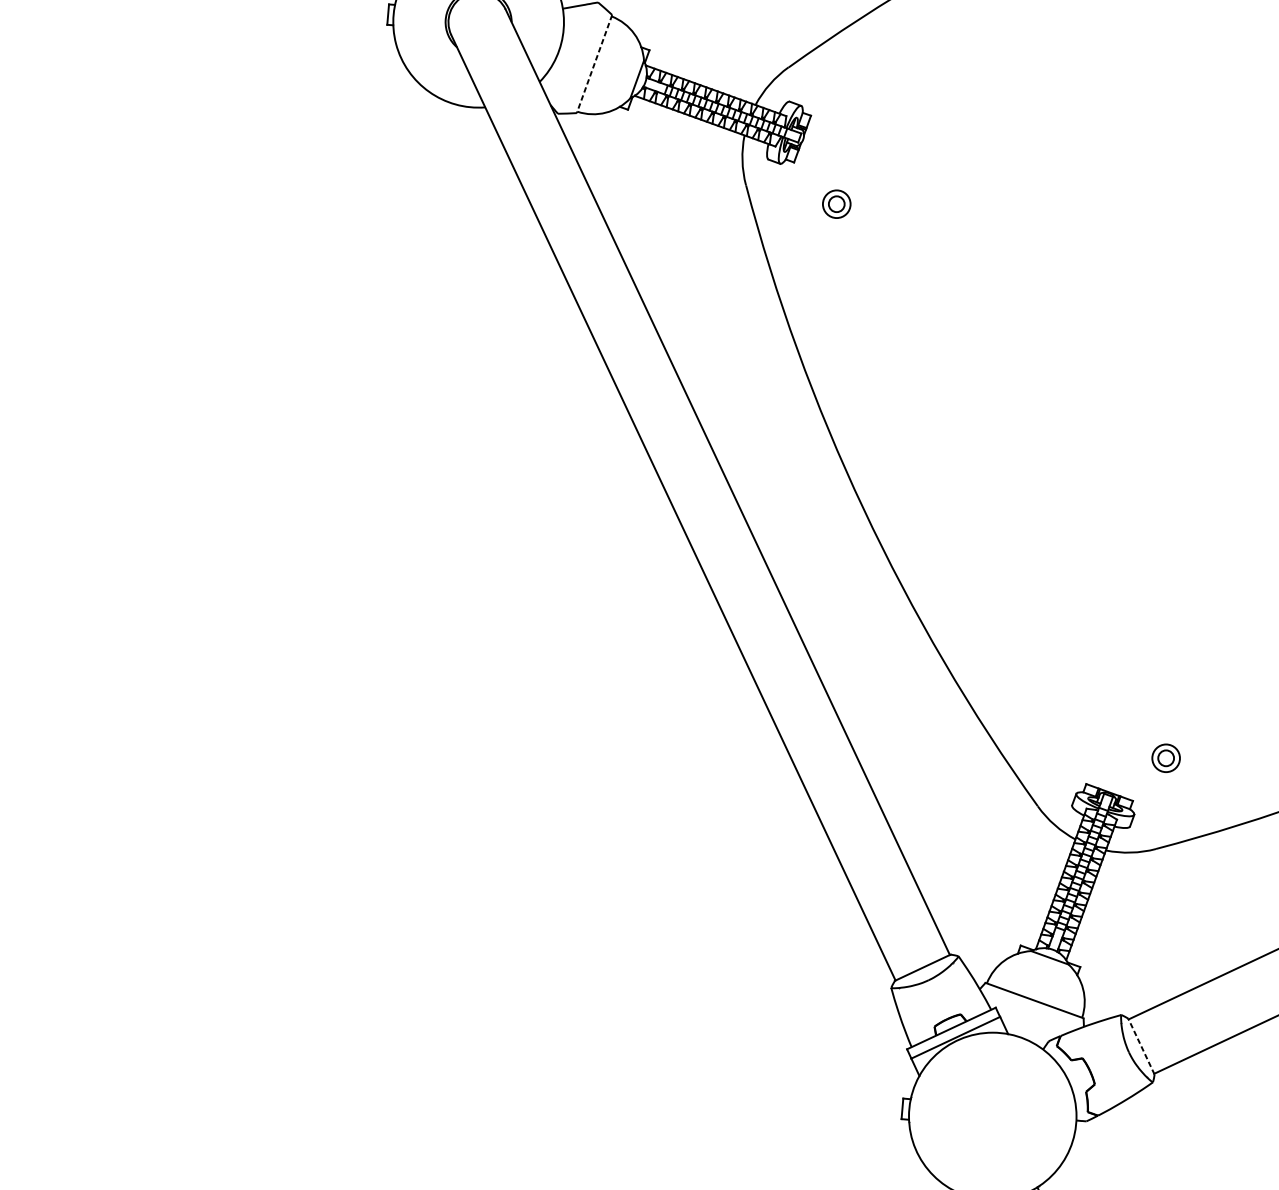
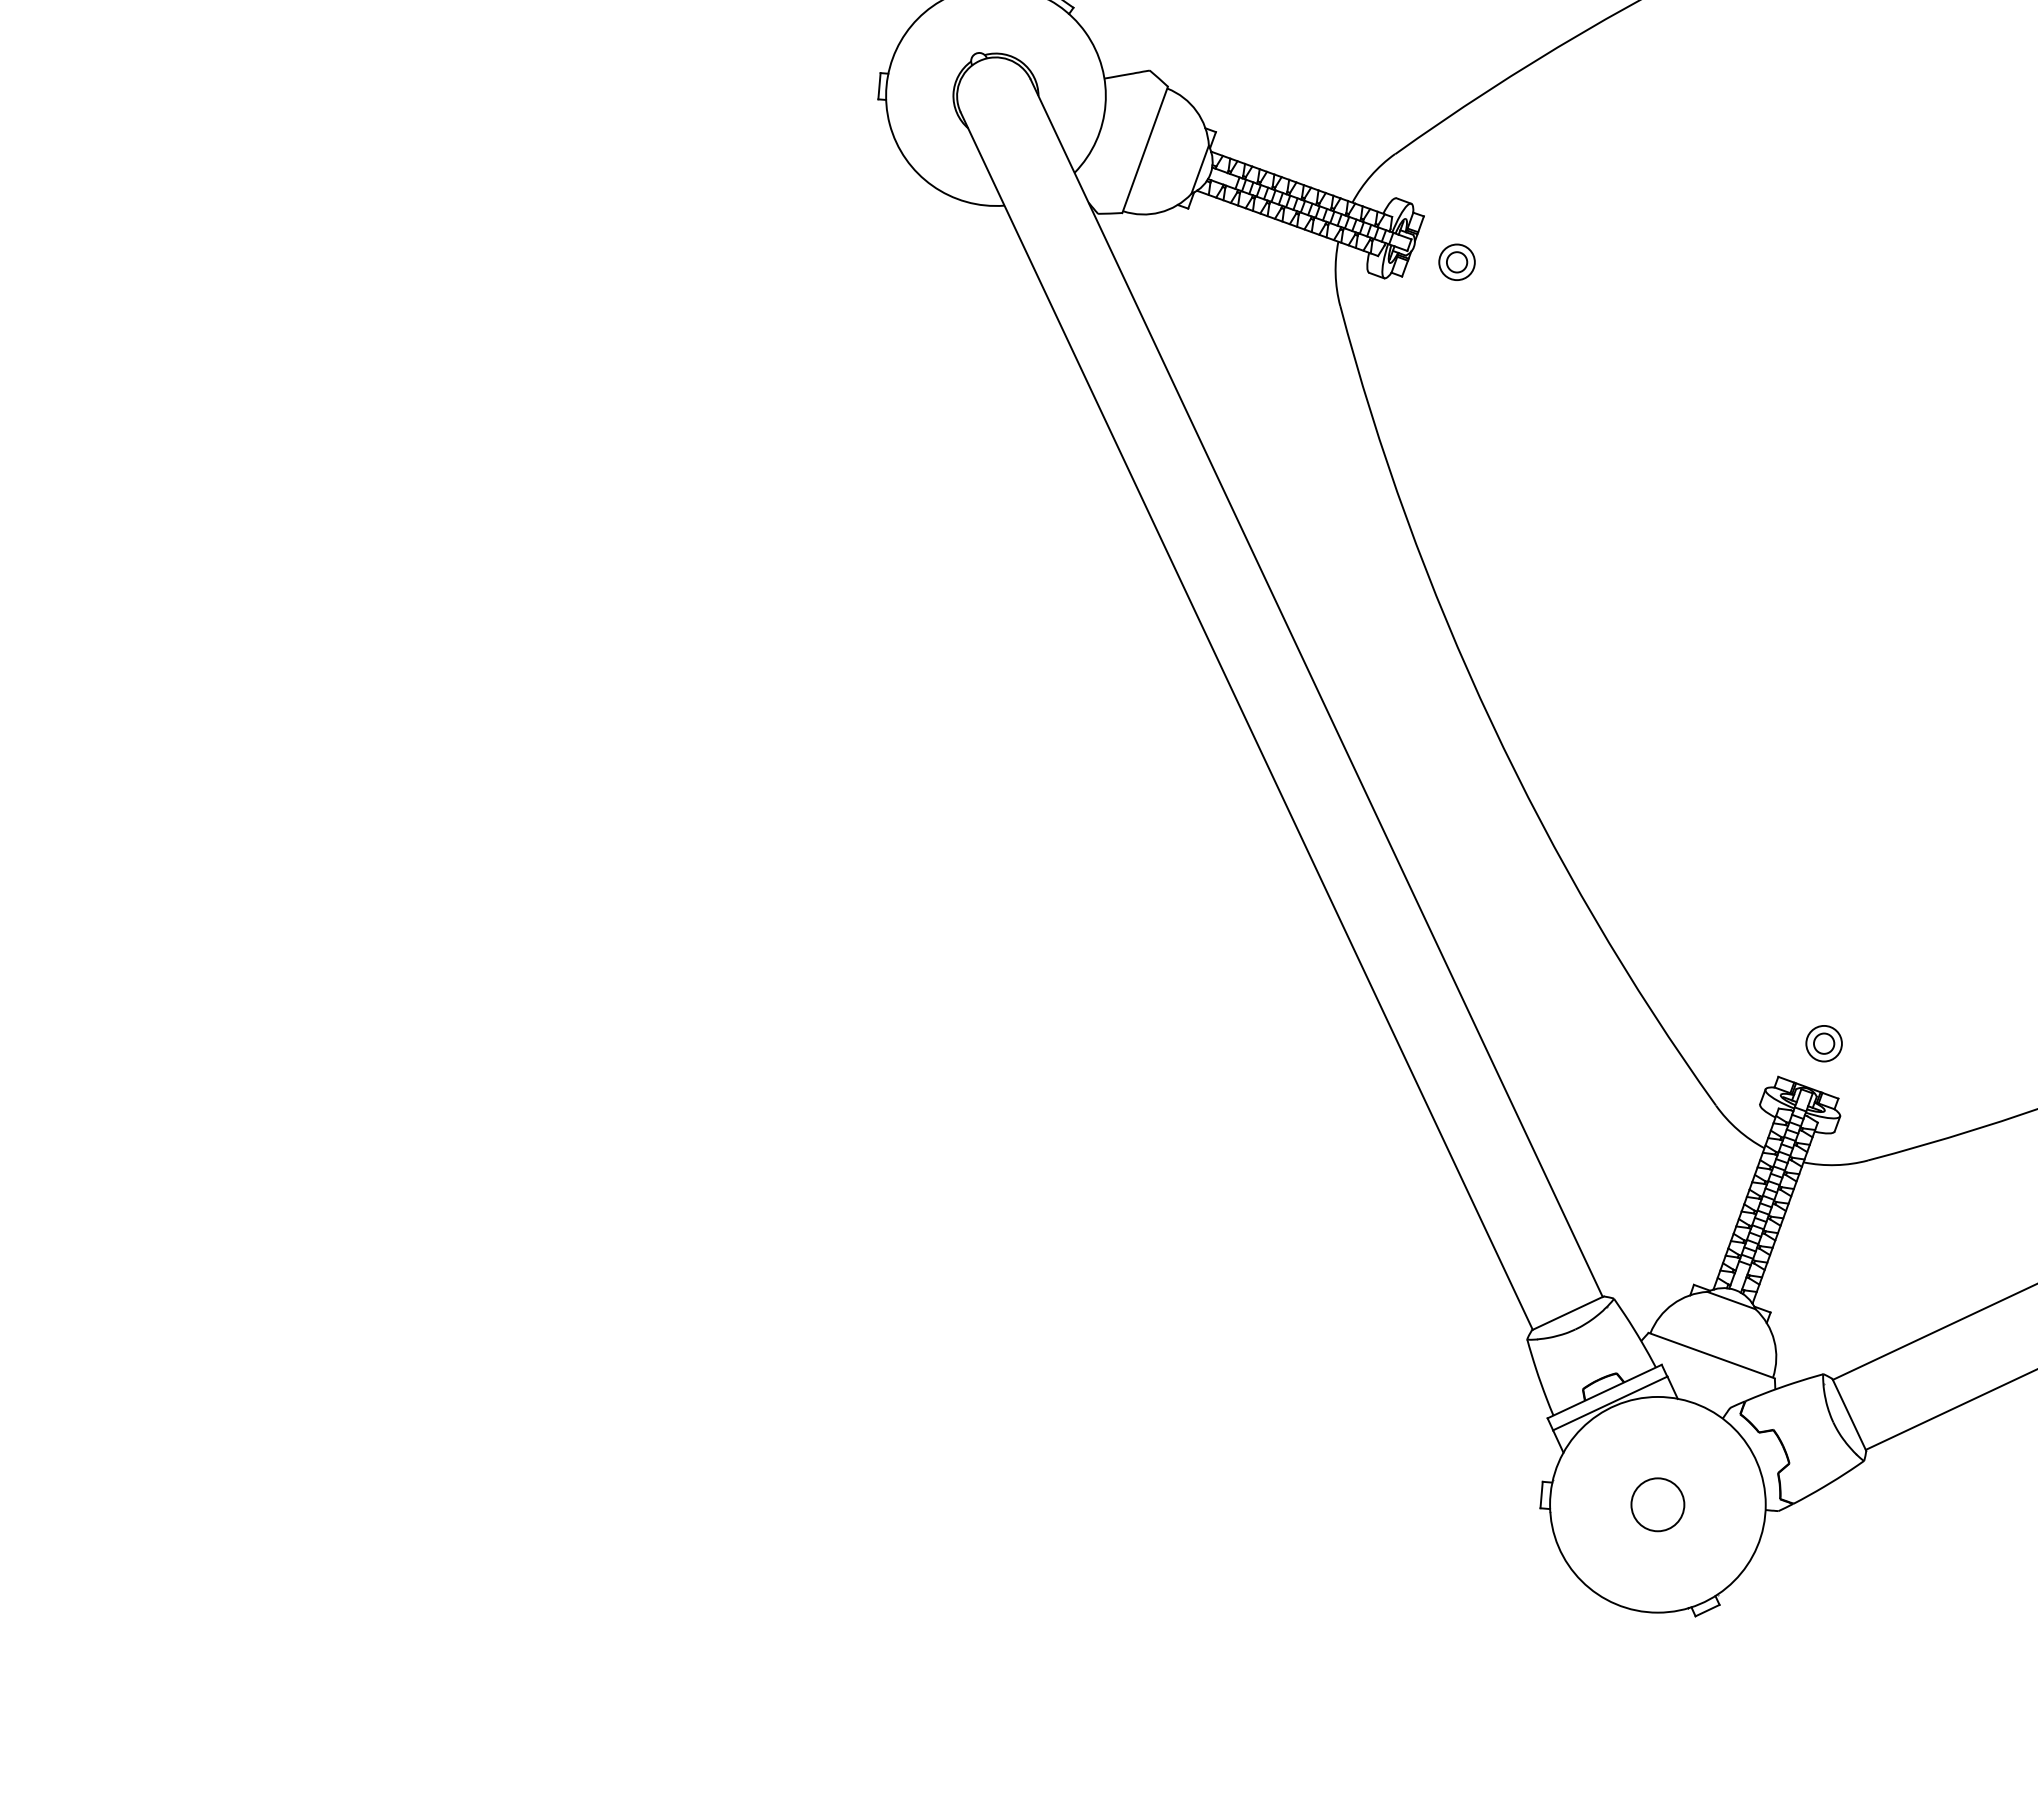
line: (594, 64) -> (1144, 150), dashed -> solid
part: (836, 203) -> (1456, 261), moved
part: (1165, 758) -> (1823, 1043), moved
line: (1141, 1046) -> (1849, 1414), dashed -> solid
circle: (992, 1116) -> (1657, 1504), added

